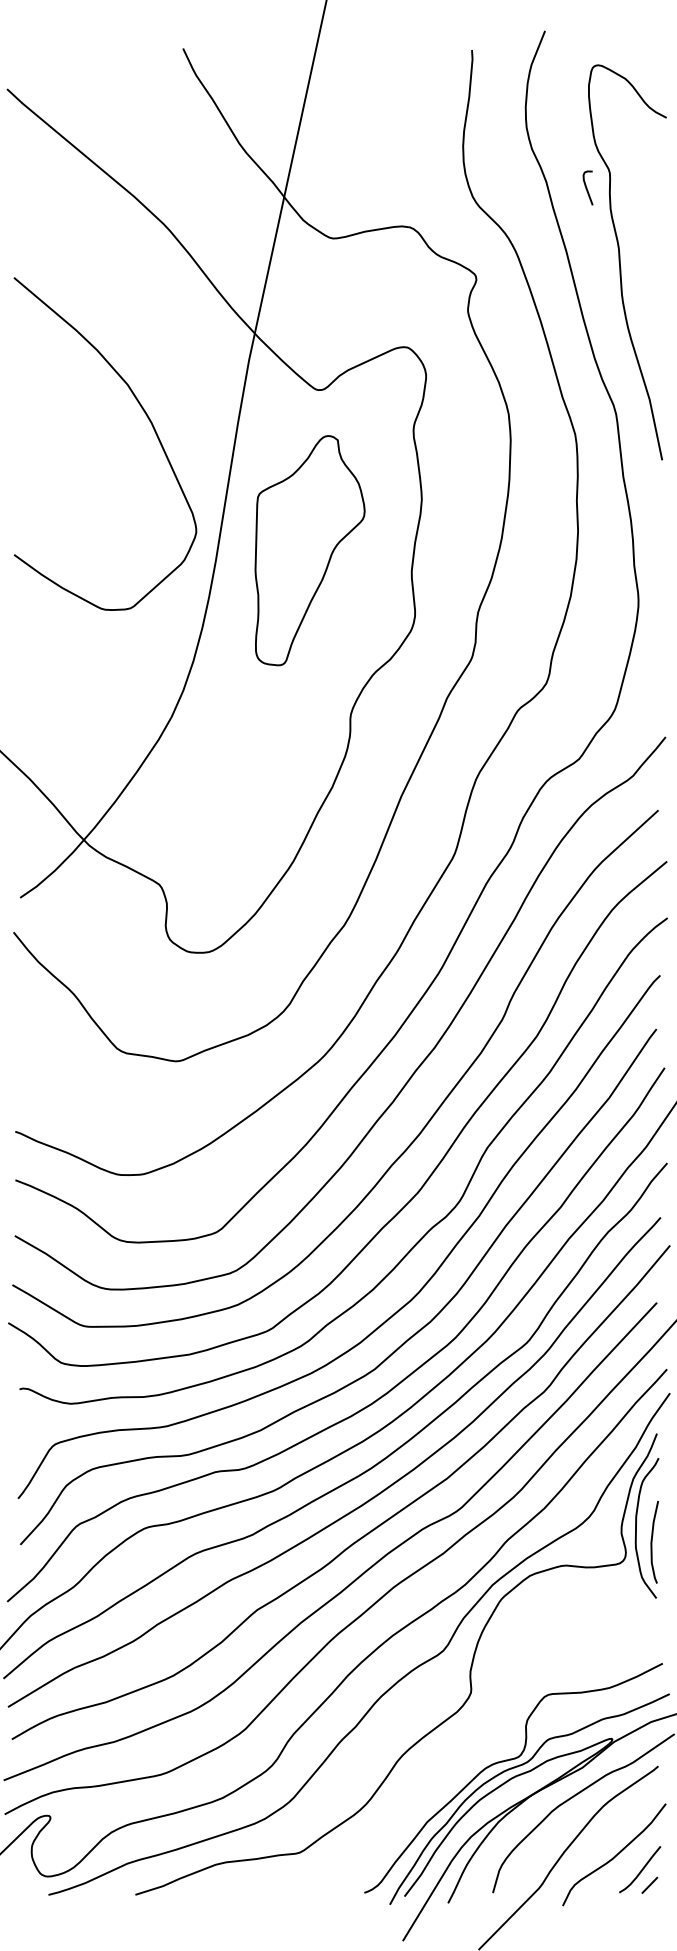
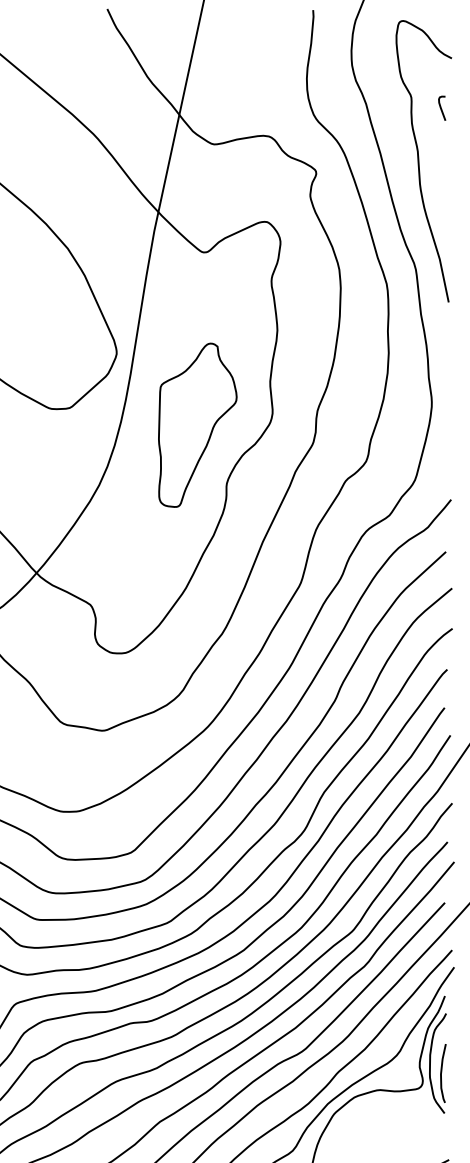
curve: (587, 187) -> (441, 108), moved
part: (309, 550) -> (197, 425), moved

